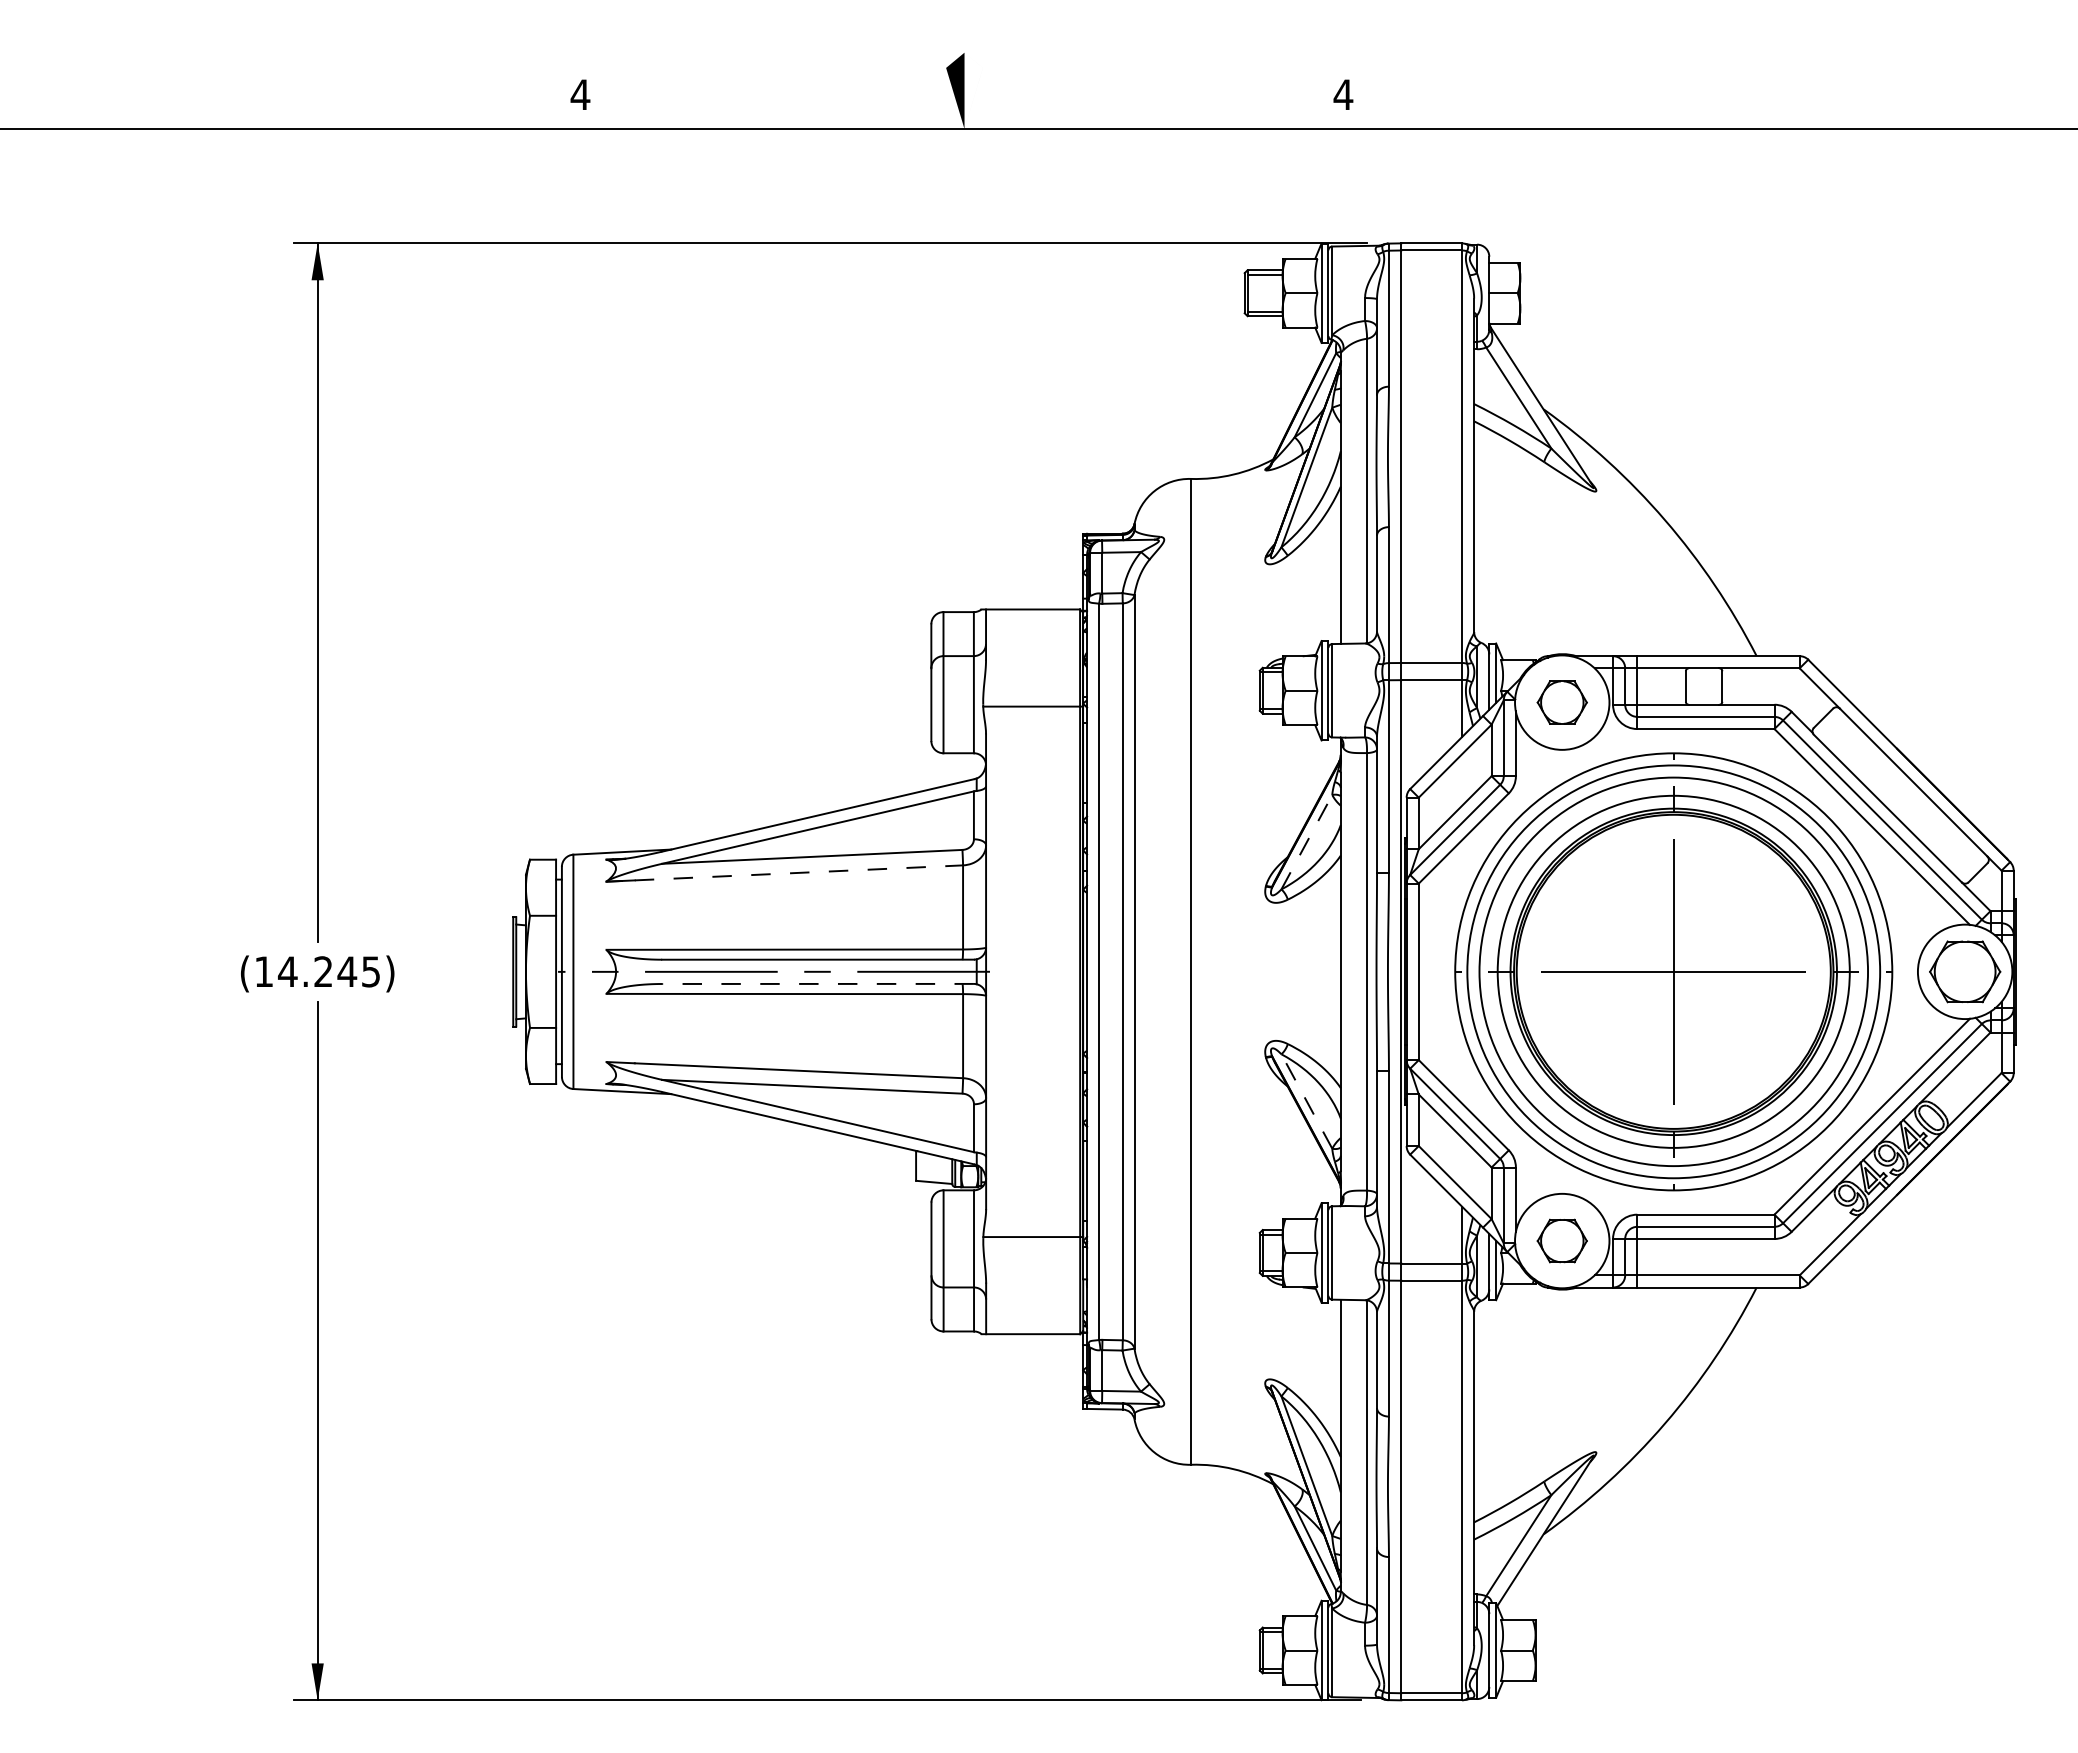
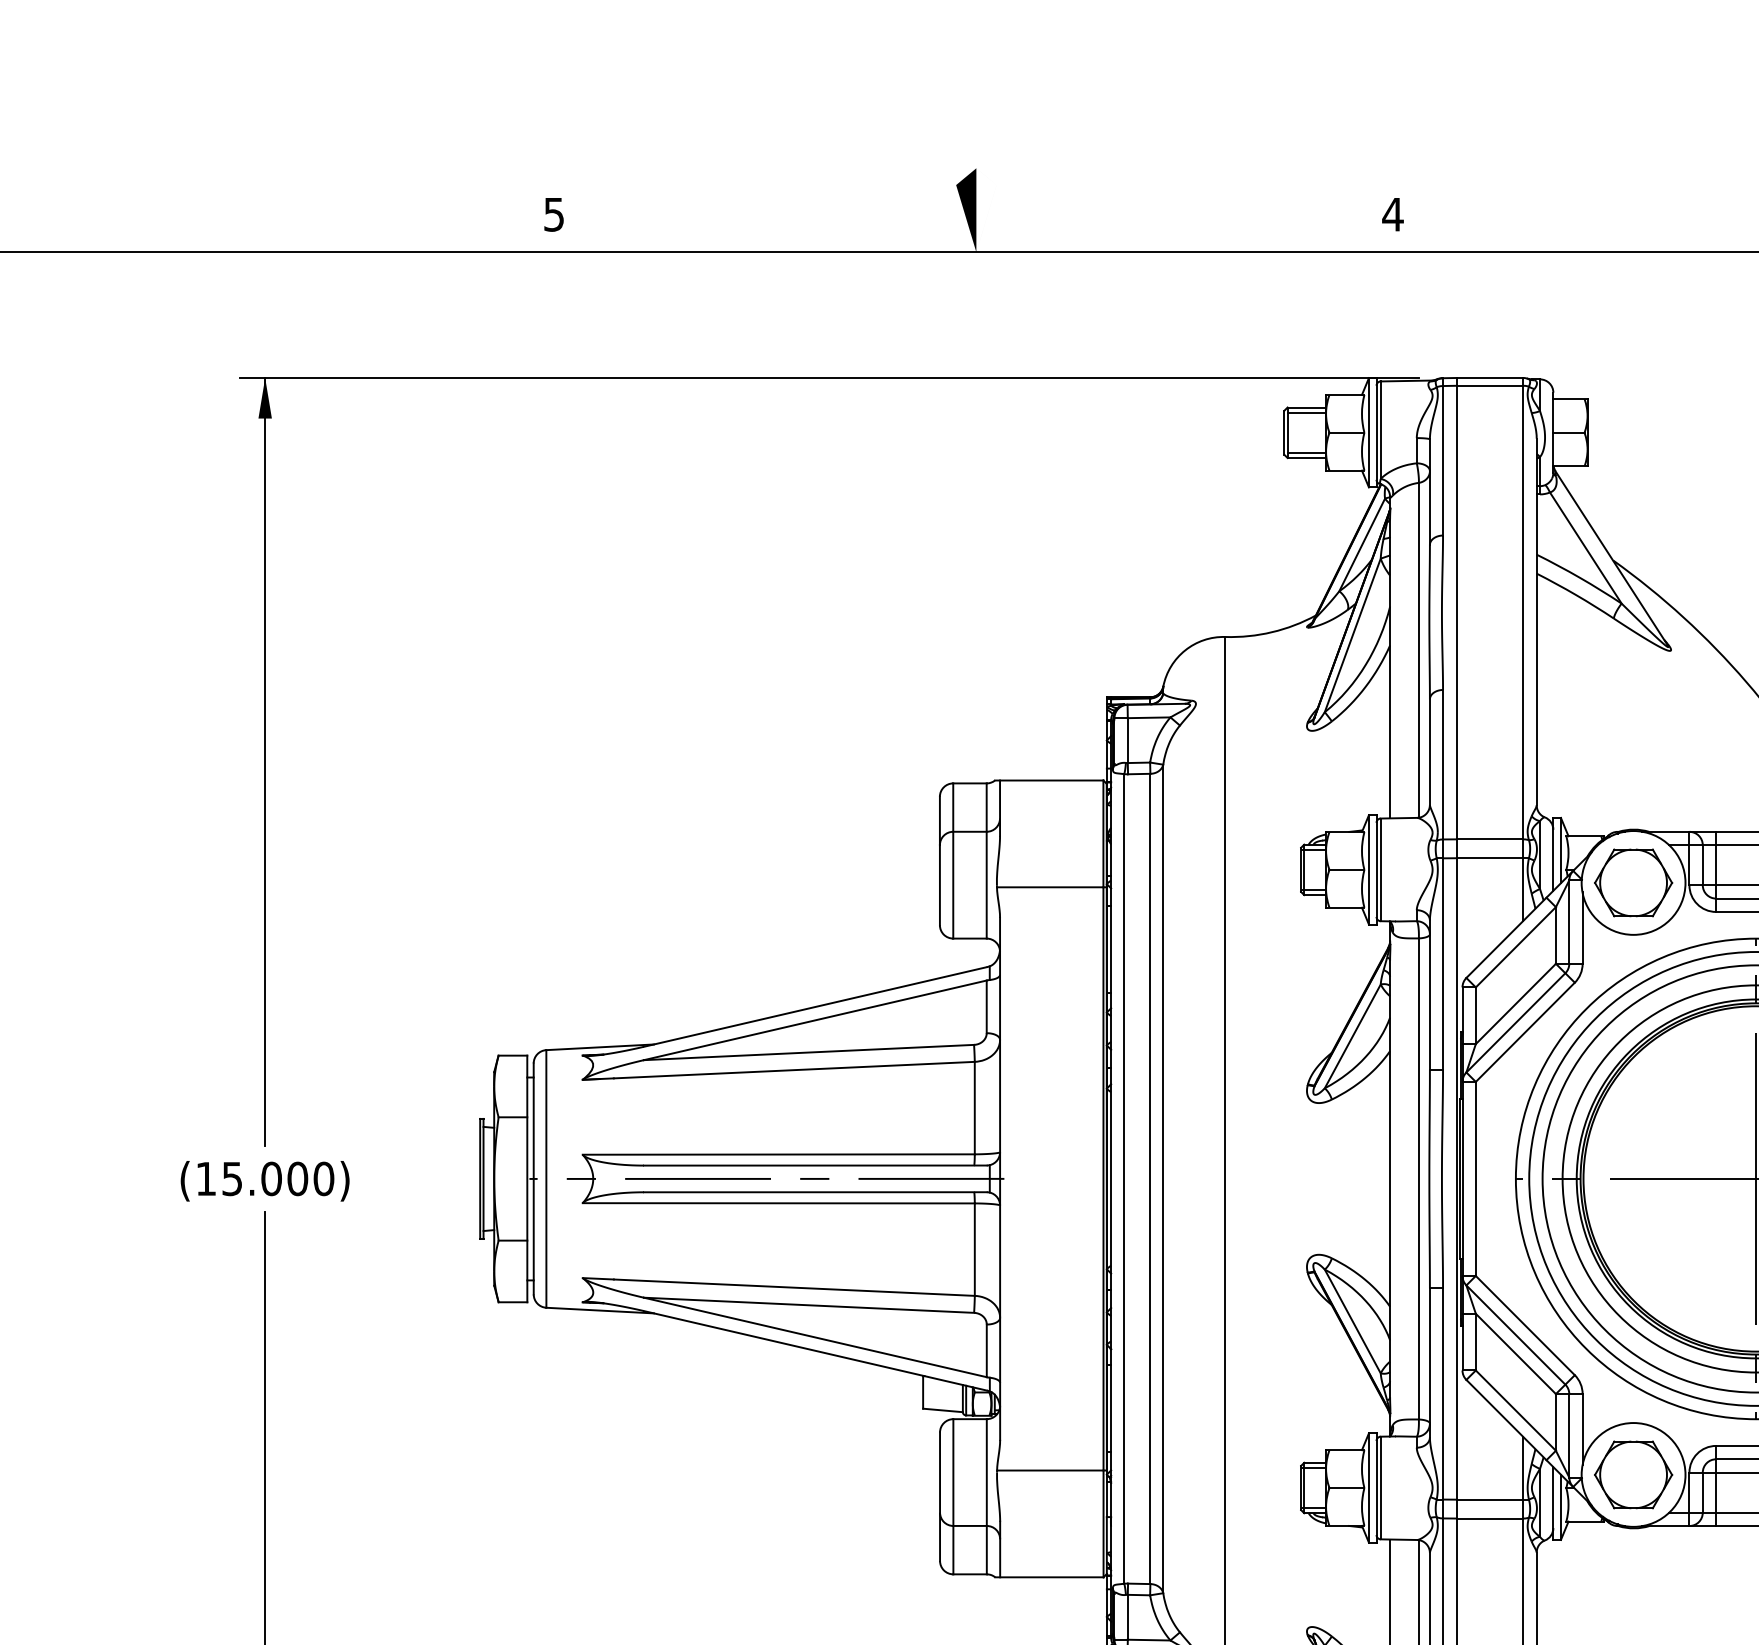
text: (580, 94) -> (554, 214), 4 -> 5
part: (1562, 702) -> (1633, 882), size x1.43
line: (1306, 842) -> (1352, 1036), dashed -> solid
line: (799, 872) -> (794, 1069), dashed -> solid
text: (328, 971) -> (277, 1178), (14.245) -> (15.000)
line: (818, 983) -> (815, 1191), dashed -> solid
line: (1306, 1101) -> (1352, 1321), dashed -> solid
part: (1562, 1240) -> (1633, 1474), size x1.43

